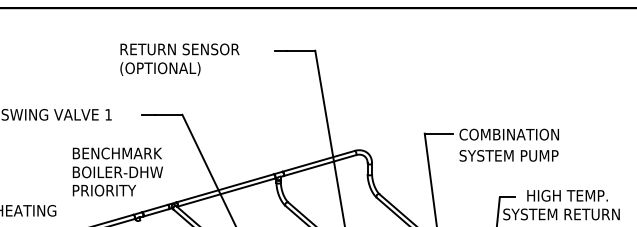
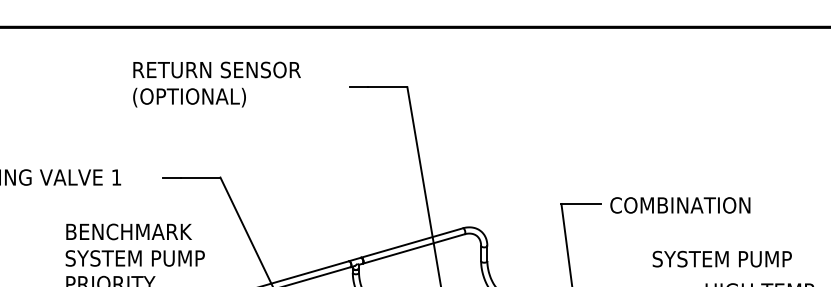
text: (179, 59) -> (216, 84), moved
text: (508, 155) -> (721, 258), moved
text: (121, 172) -> (134, 258), BOILER-DHW -> SYSTEM PUMP

